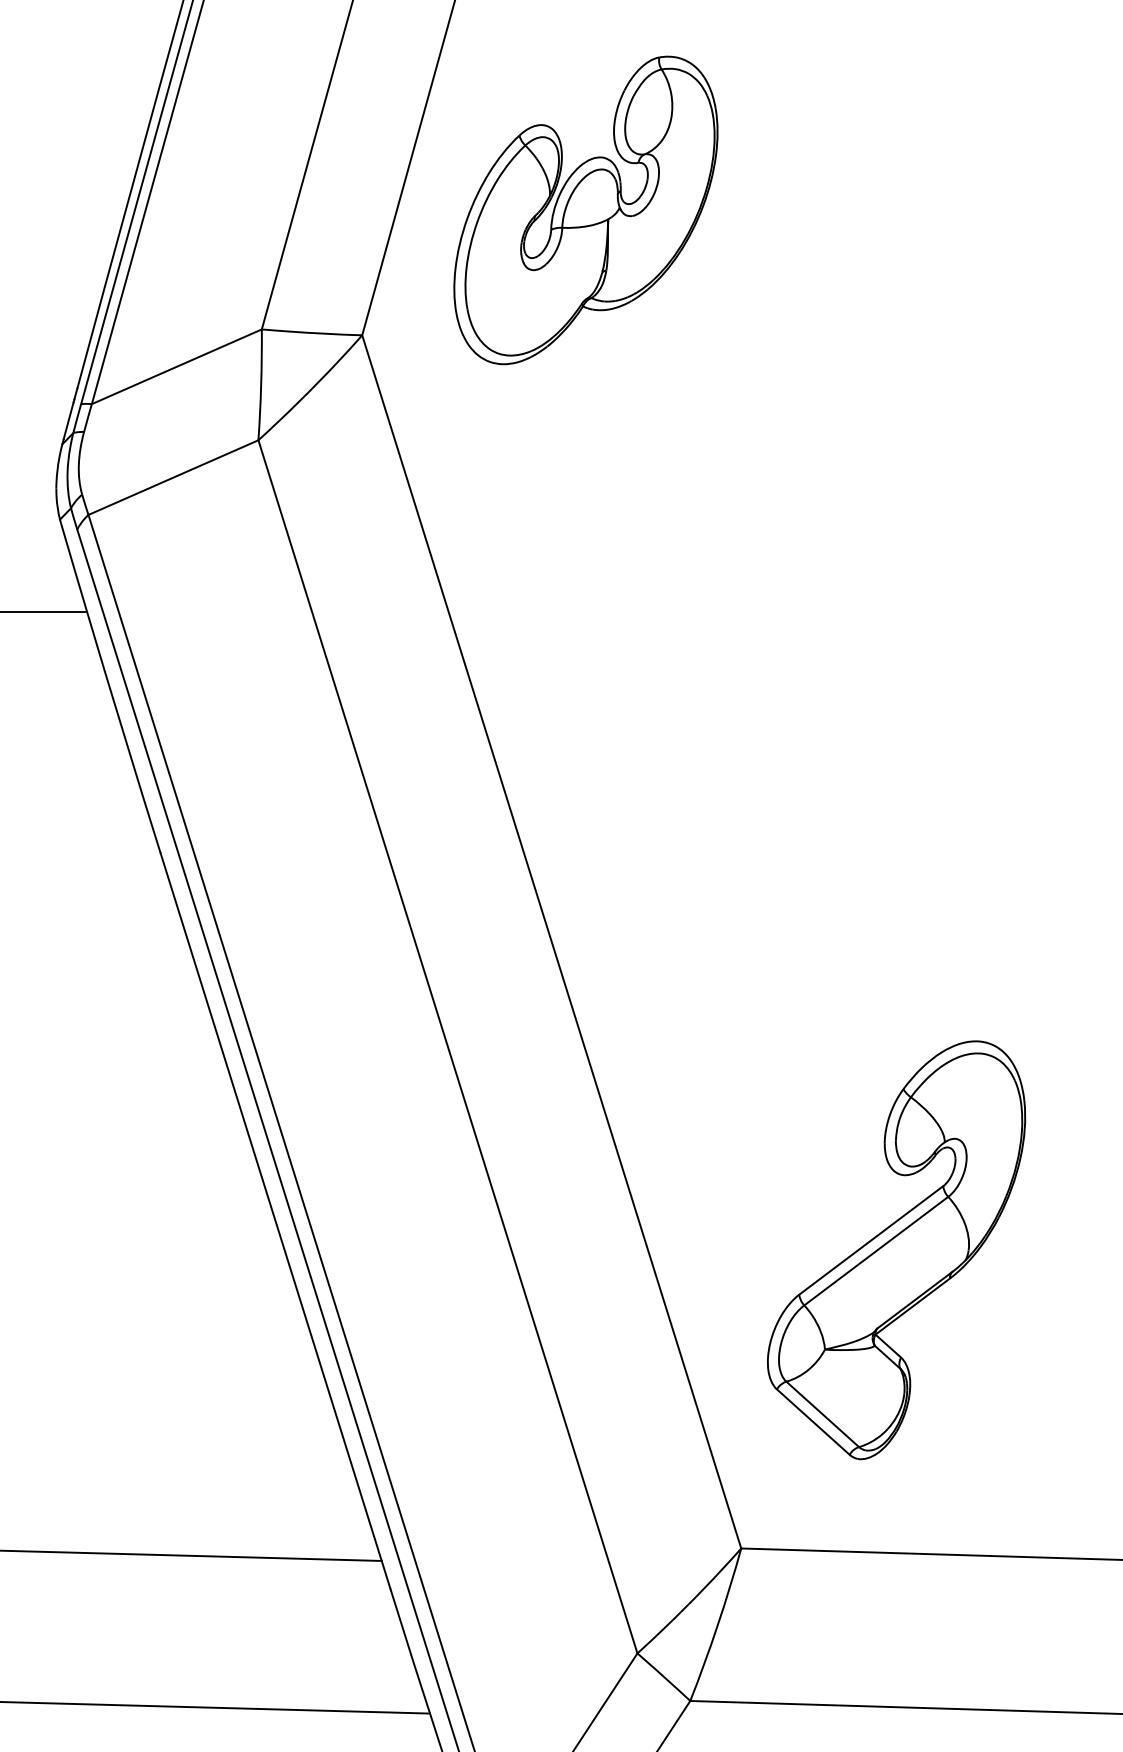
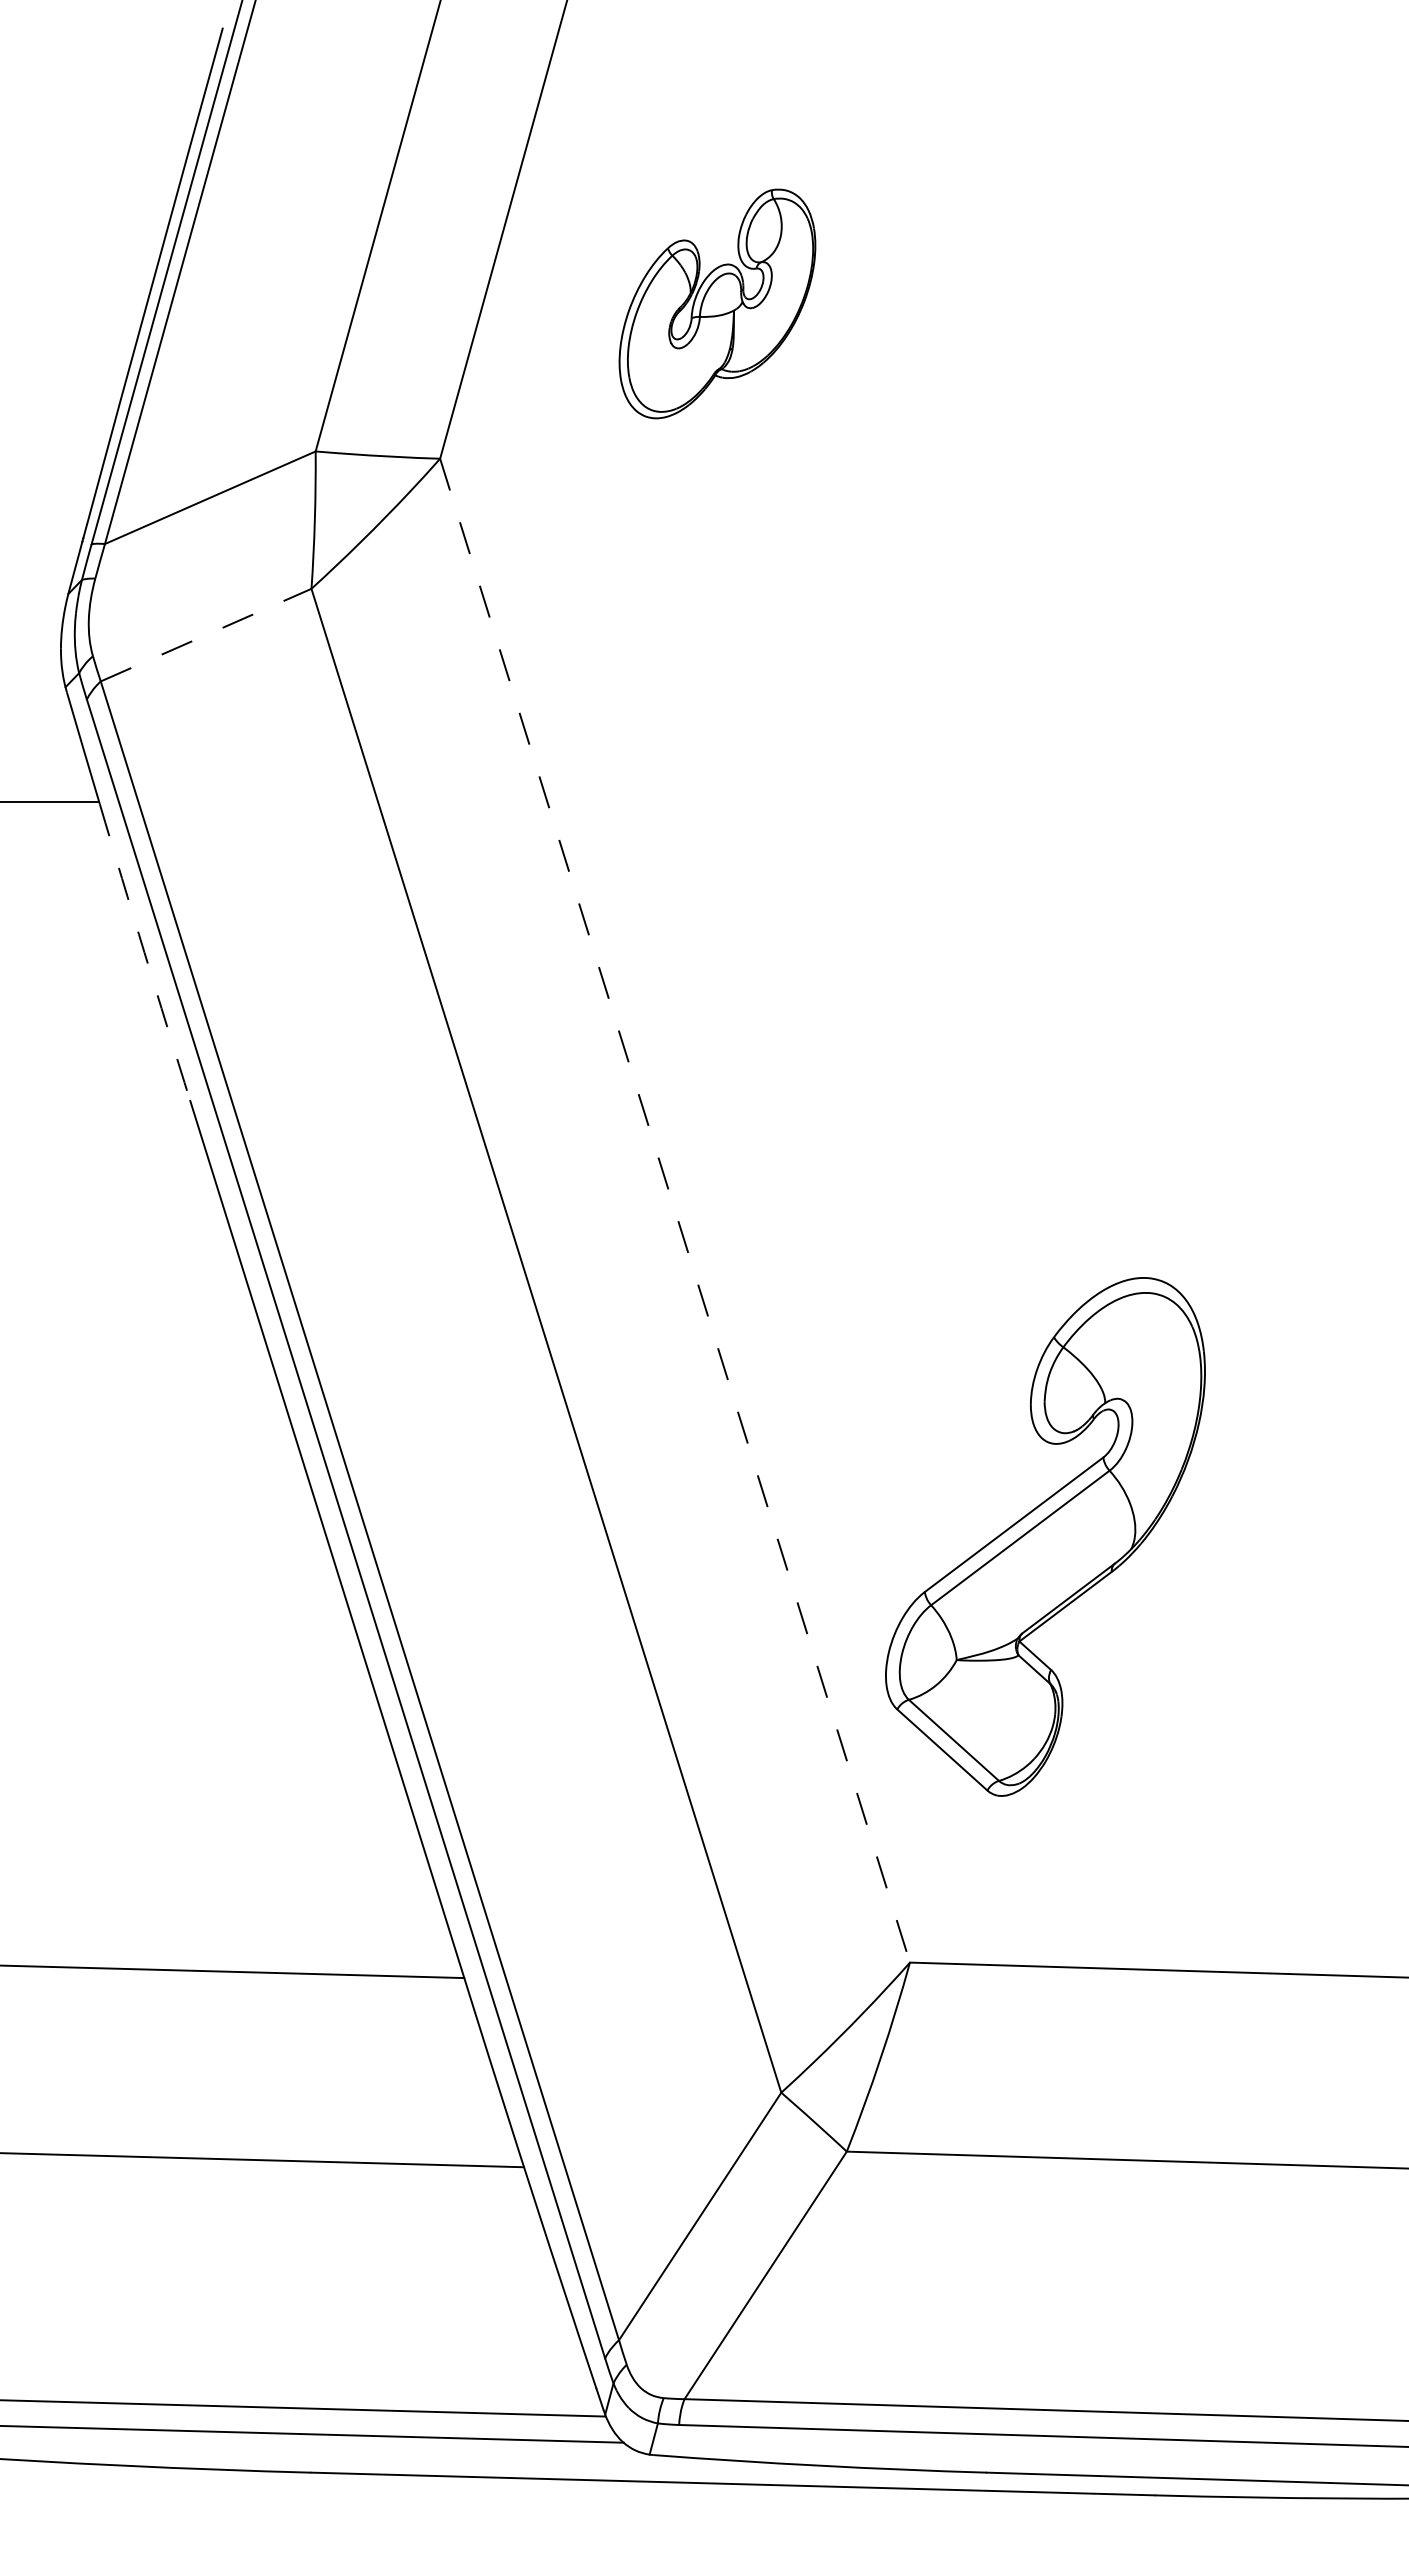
part: (585, 210) -> (717, 303), size x0.6
line: (173, 477) -> (206, 634), solid -> dashed
arc: (123, 733) -> (144, 952), solid -> dashed
line: (552, 941) -> (675, 1210), solid -> dashed
part: (896, 1249) -> (1045, 1536), moved

